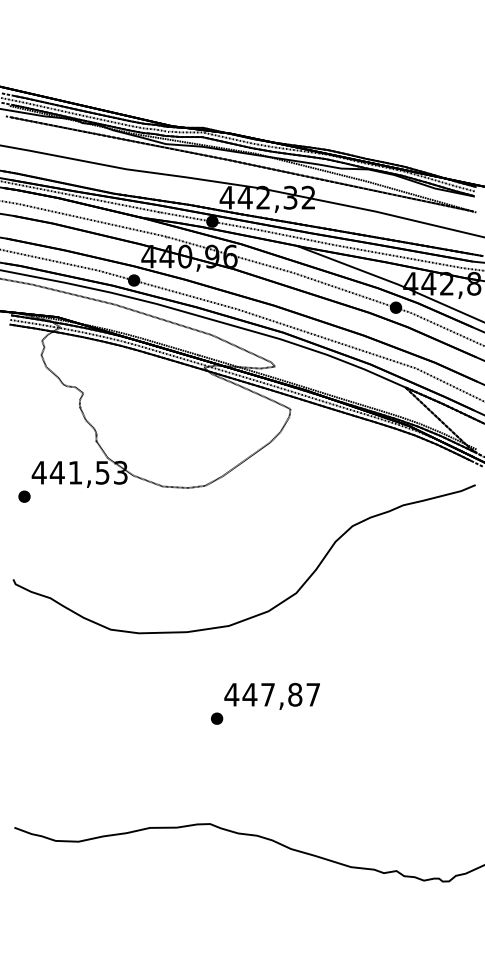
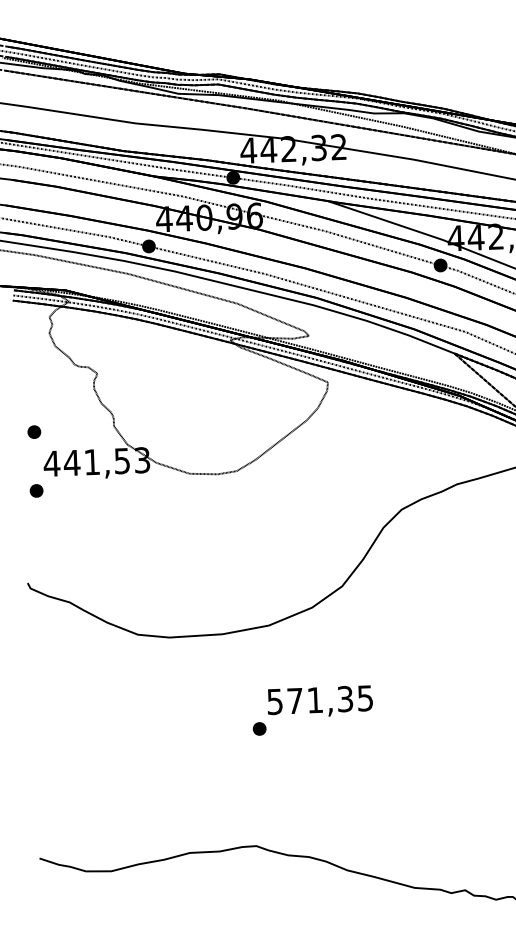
part: (24, 443) -> (34, 431), added
text: (271, 694) -> (319, 699), 447,87 -> 571,35

